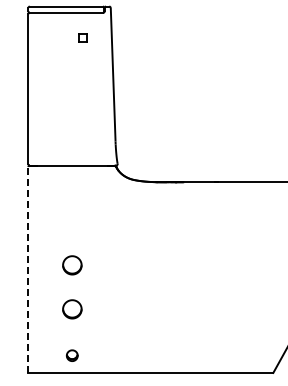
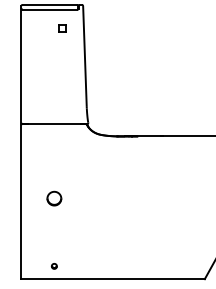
line: (28, 269) -> (21, 201), dashed -> solid
part: (72, 309) -> (54, 231), removed
part: (72, 355) -> (54, 266), size x0.62

